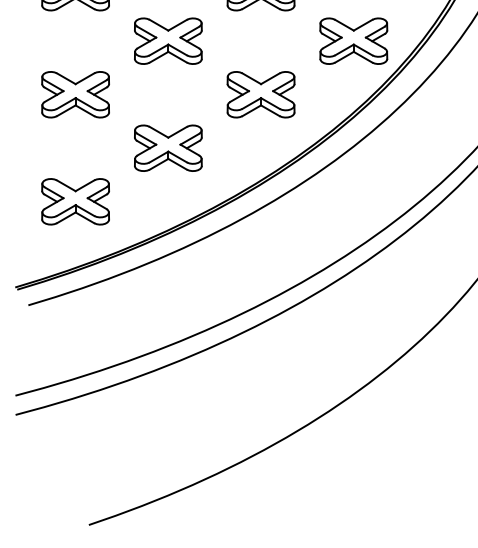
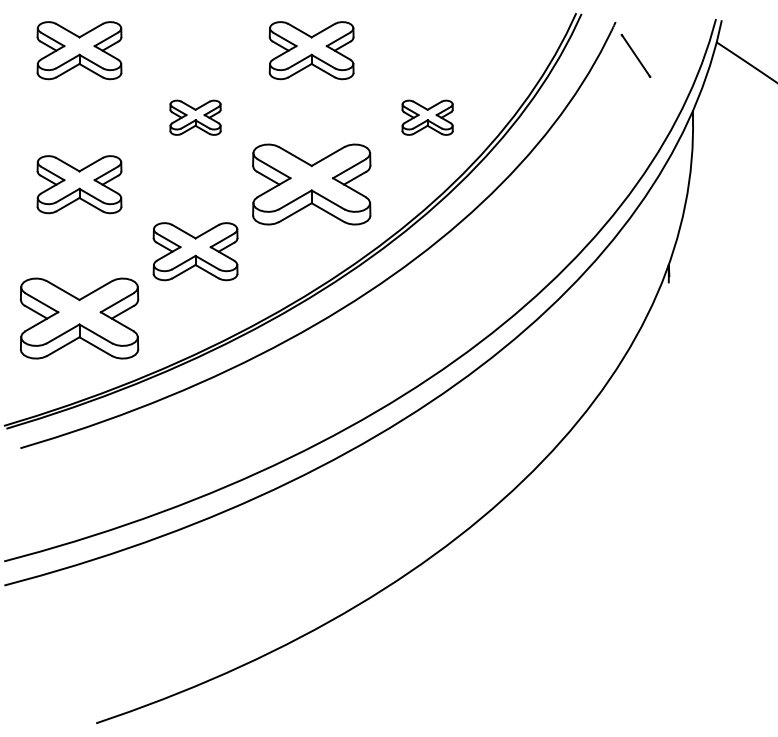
part: (168, 41) -> (195, 117), size x0.6
part: (353, 41) -> (427, 117), size x0.6
part: (260, 94) -> (311, 184), size x1.4
part: (75, 201) -> (79, 318), size x1.4

